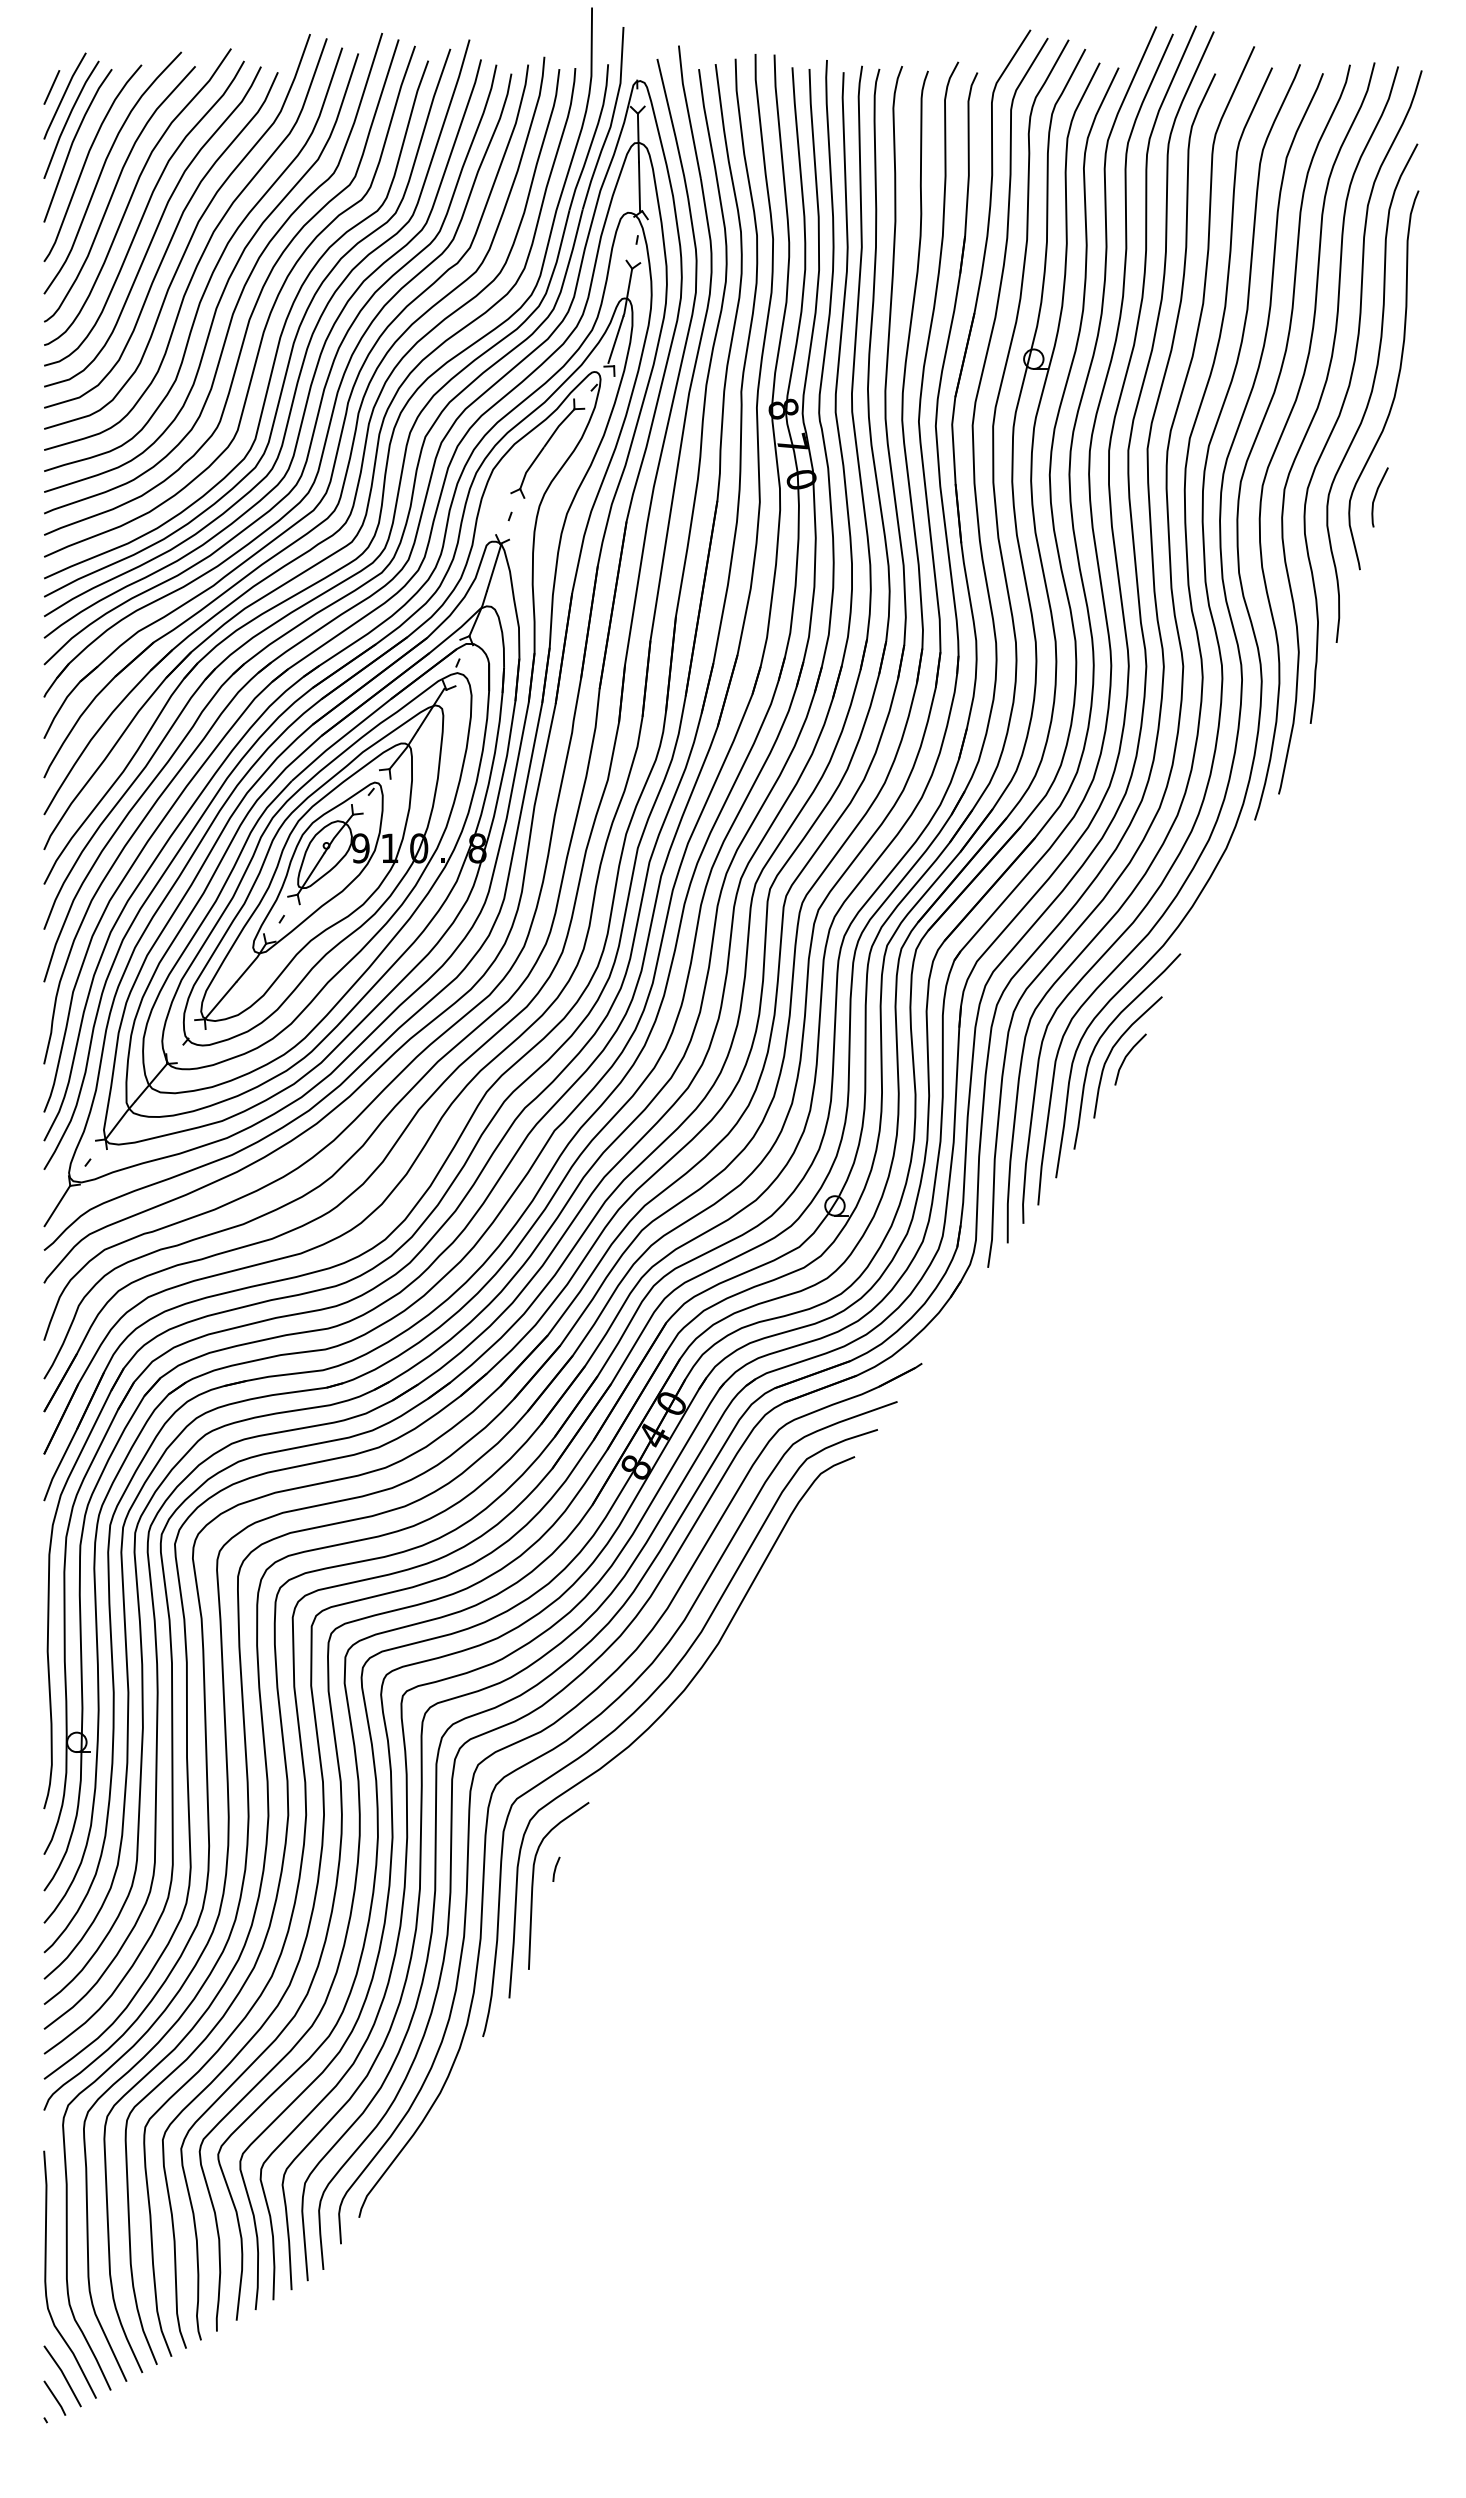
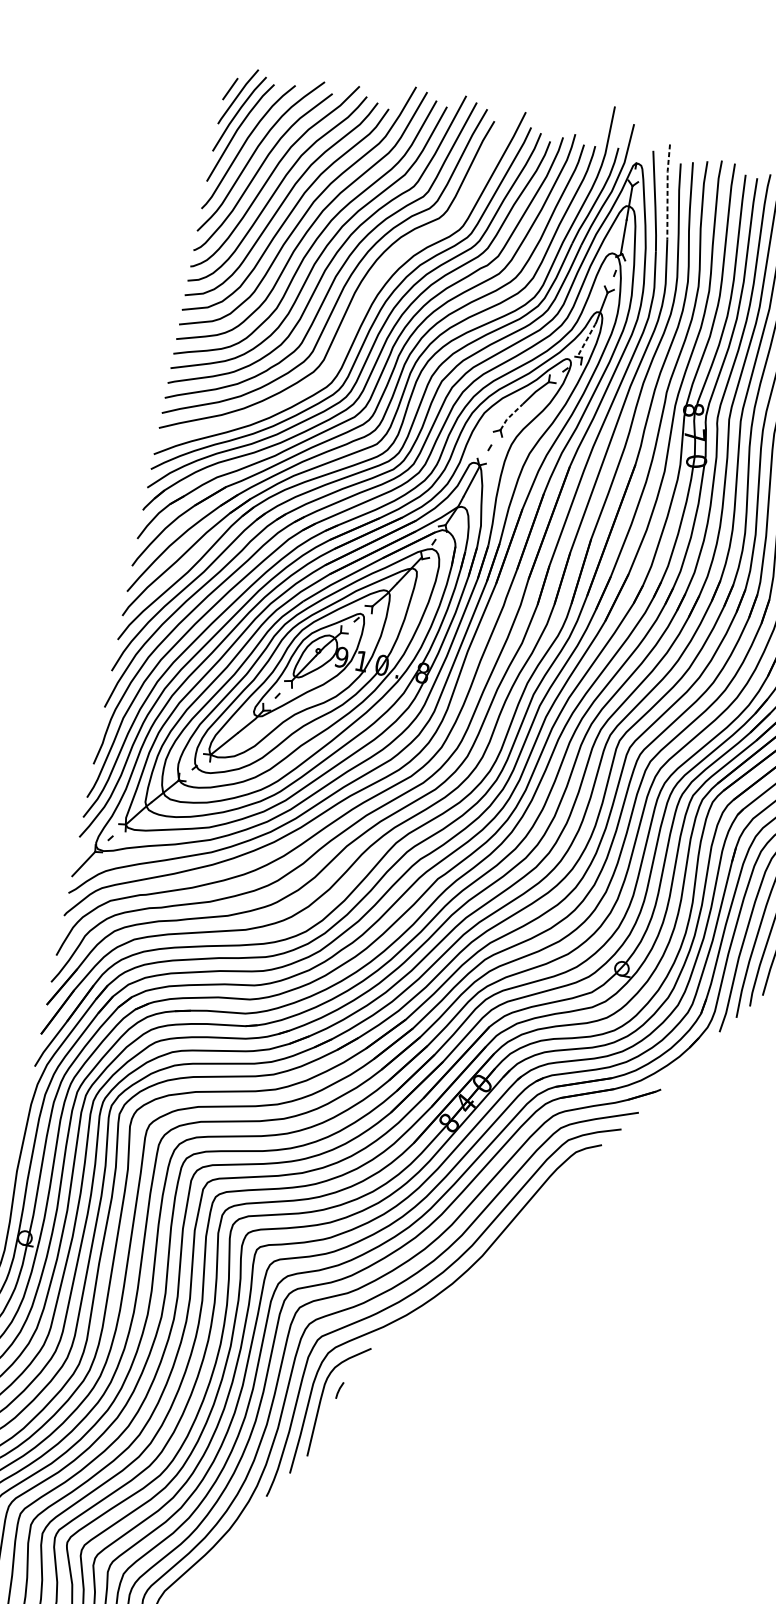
line: (688, 112) -> (667, 192), solid -> dashed
curve: (294, 337) -> (364, 294), removed
line: (616, 339) -> (587, 339), solid -> dashed
line: (530, 467) -> (510, 416), solid -> dashed

